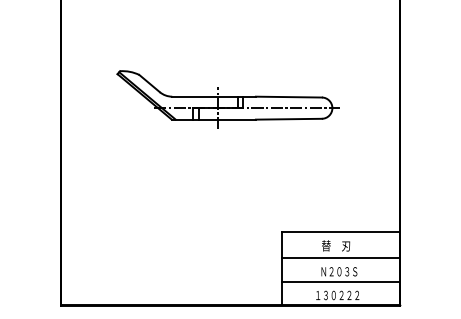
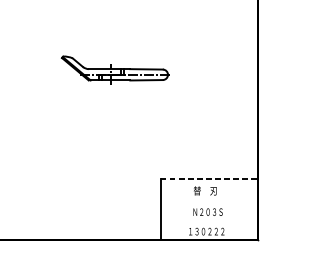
part: (227, 99) -> (116, 70), size x0.6
line: (340, 231) -> (209, 179), solid -> dashed
line: (340, 257) -> (209, 200), removed
line: (340, 281) -> (209, 220), removed

